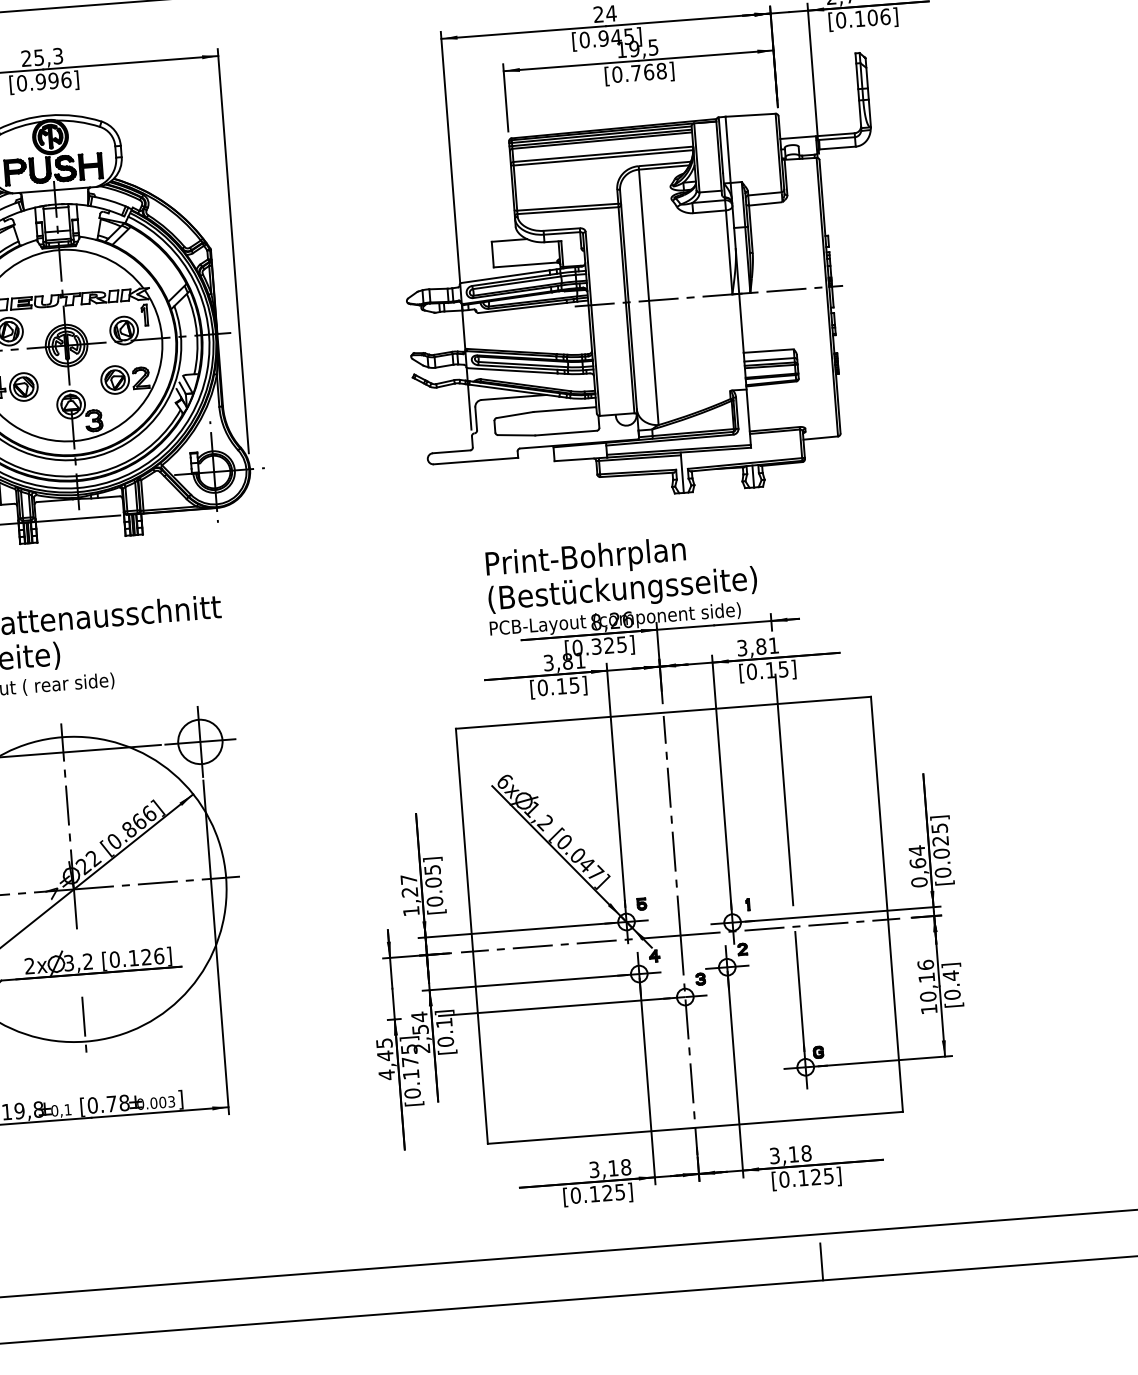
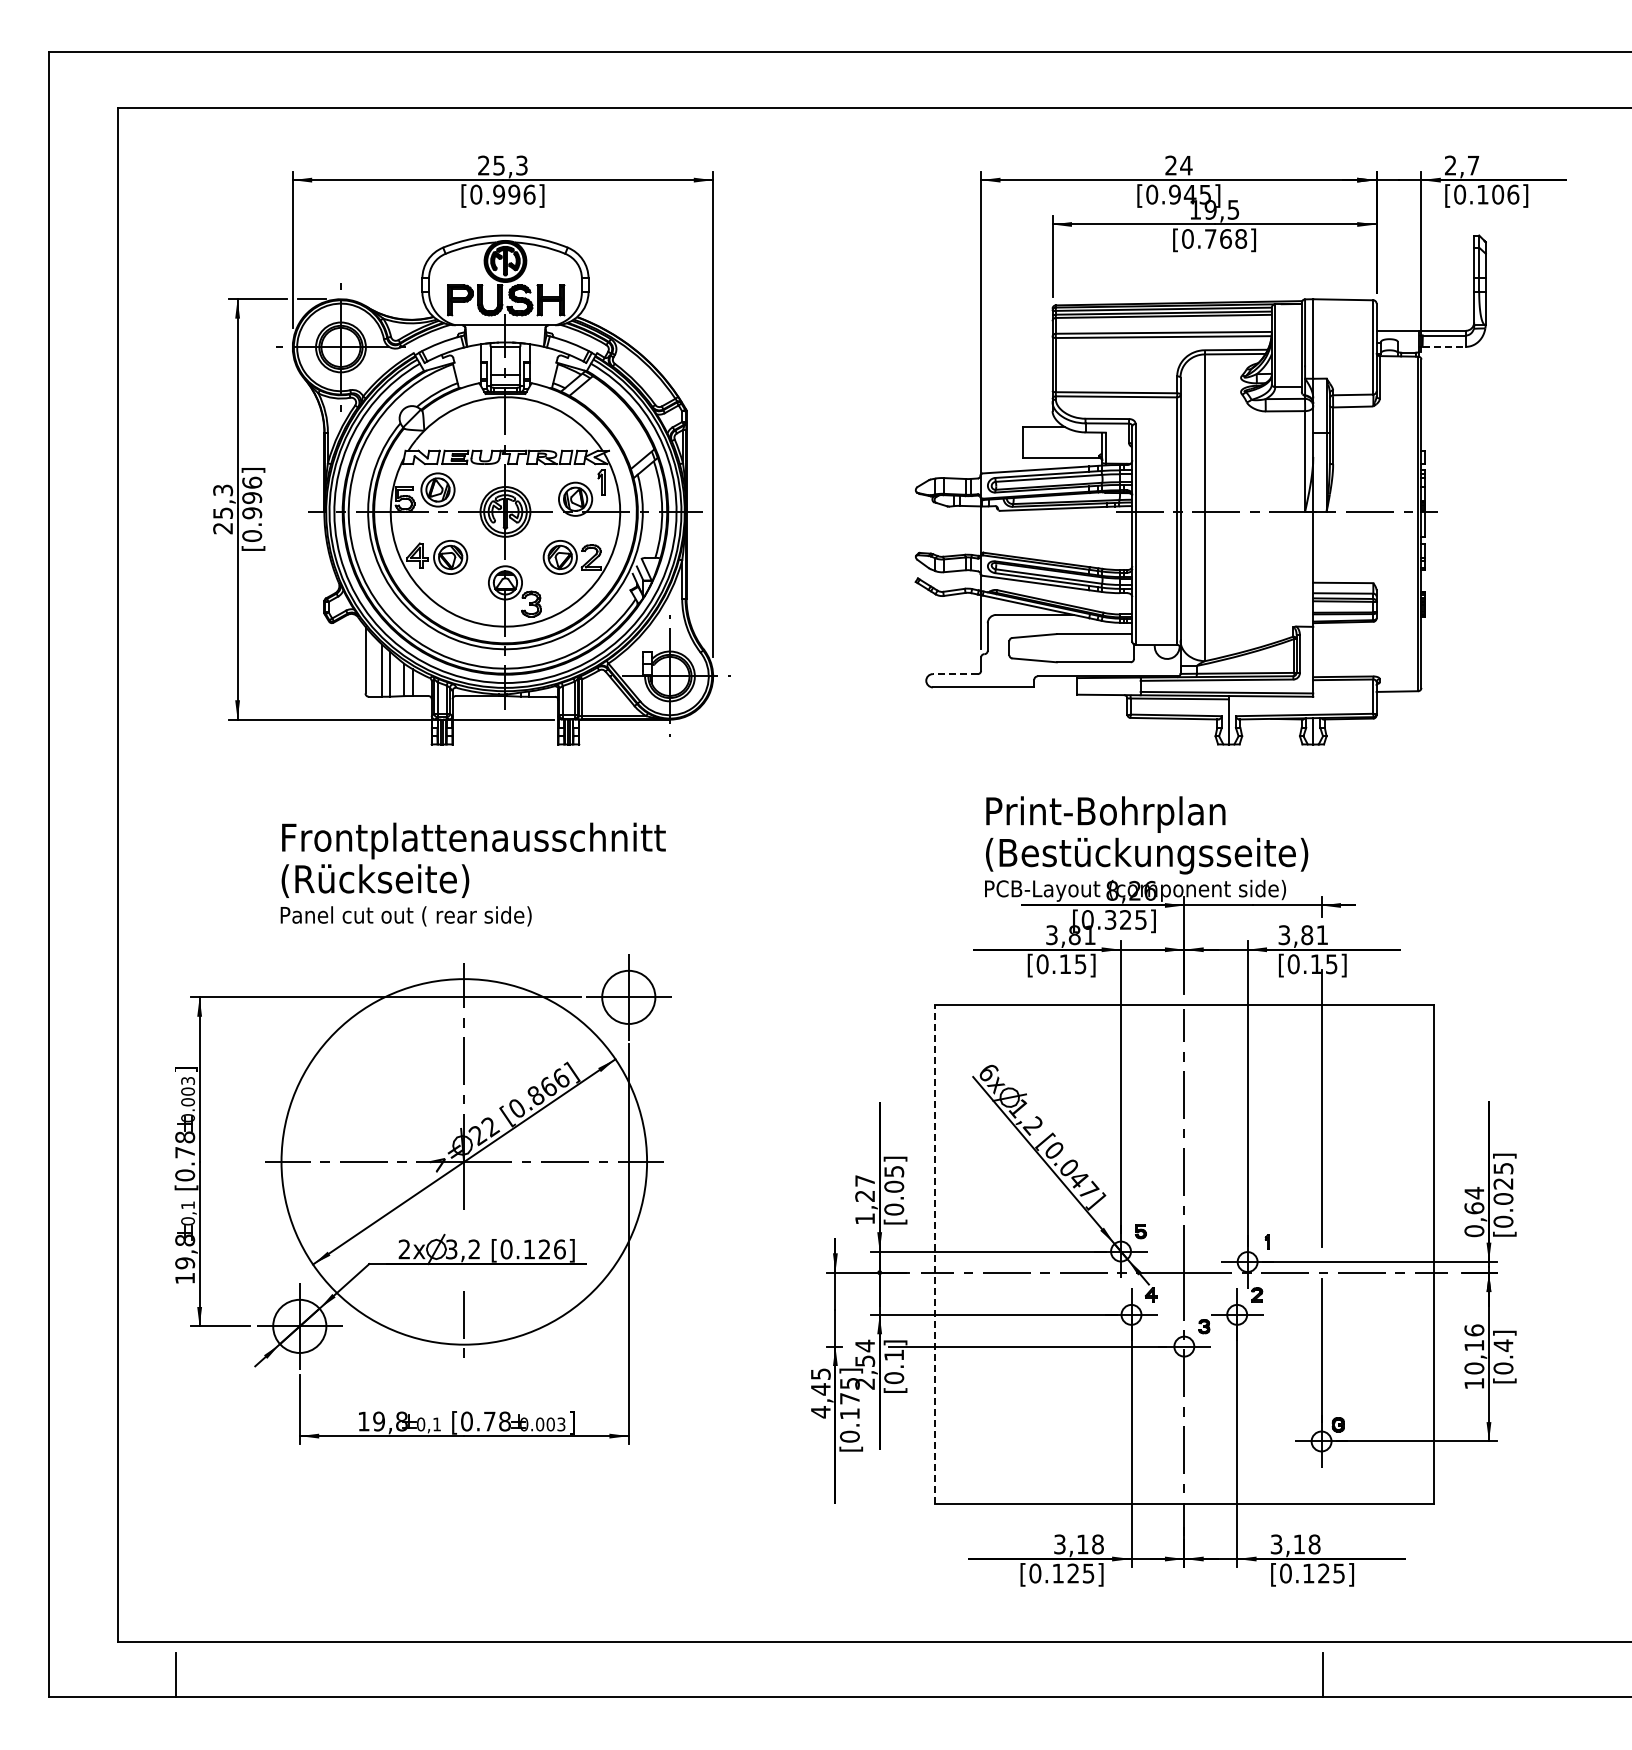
line: (837, 147) -> (1444, 346), solid -> dashed
line: (450, 452) -> (954, 674), solid -> dashed
line: (472, 935) -> (935, 1253), solid -> dashed

